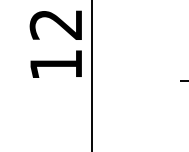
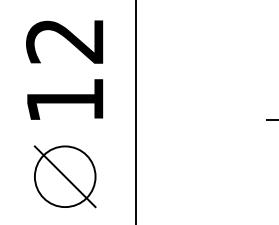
text: (55, 43) -> (64, 68), moved
part: (43, 119) -> (64, 176), added

